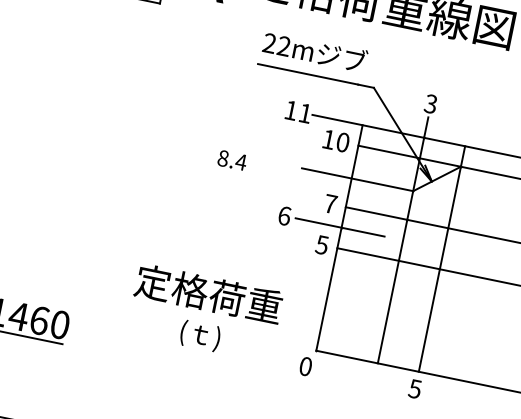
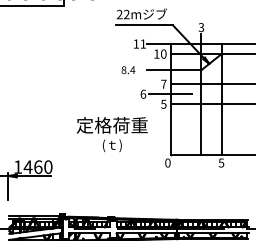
text: (232, 161) -> (128, 70), moved
text: (205, 312) -> (112, 134), moved

